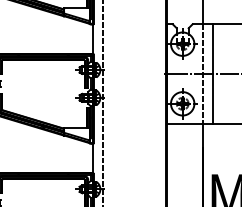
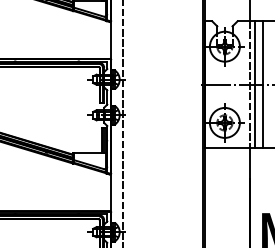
line: (206, 73) -> (255, 84), added

